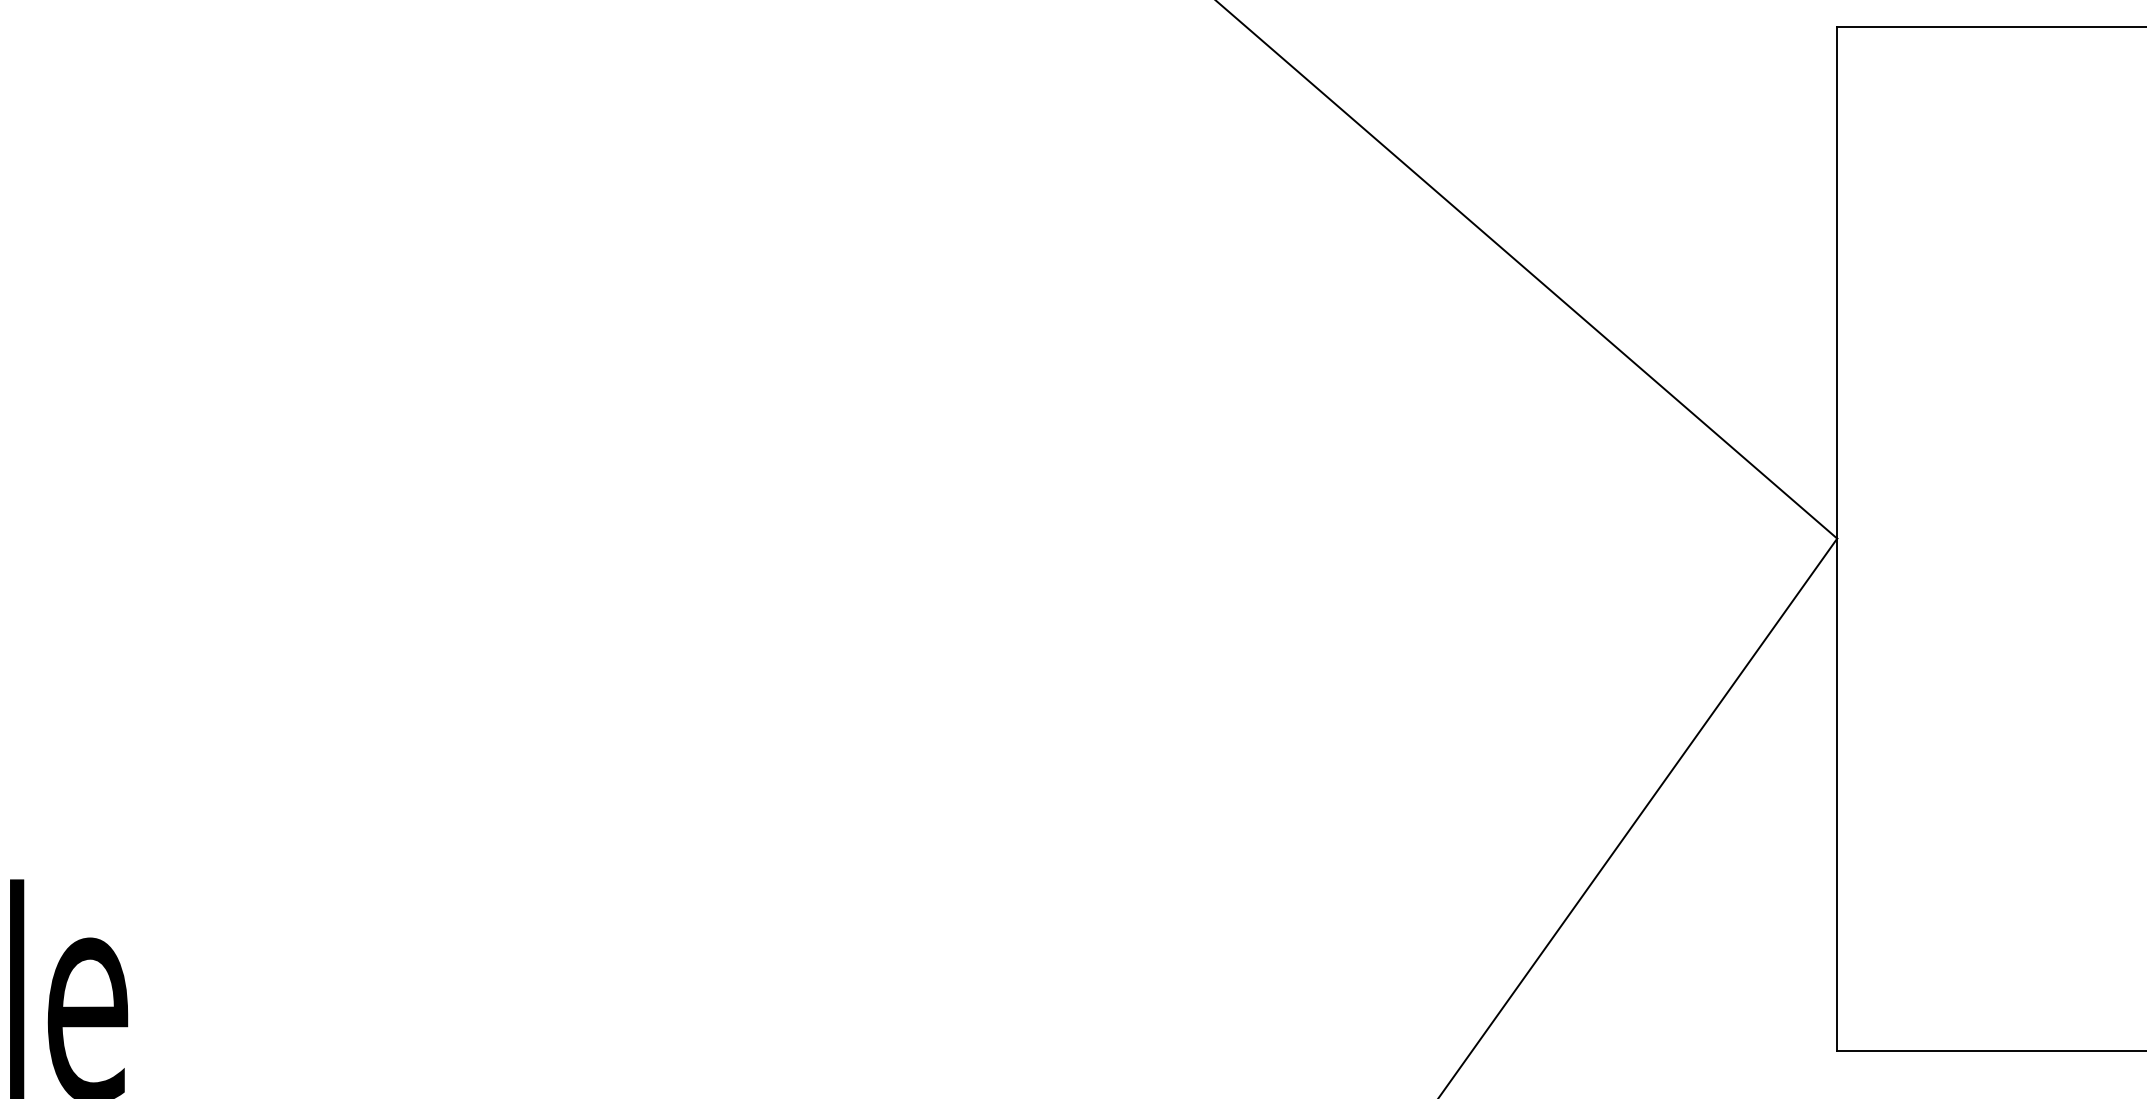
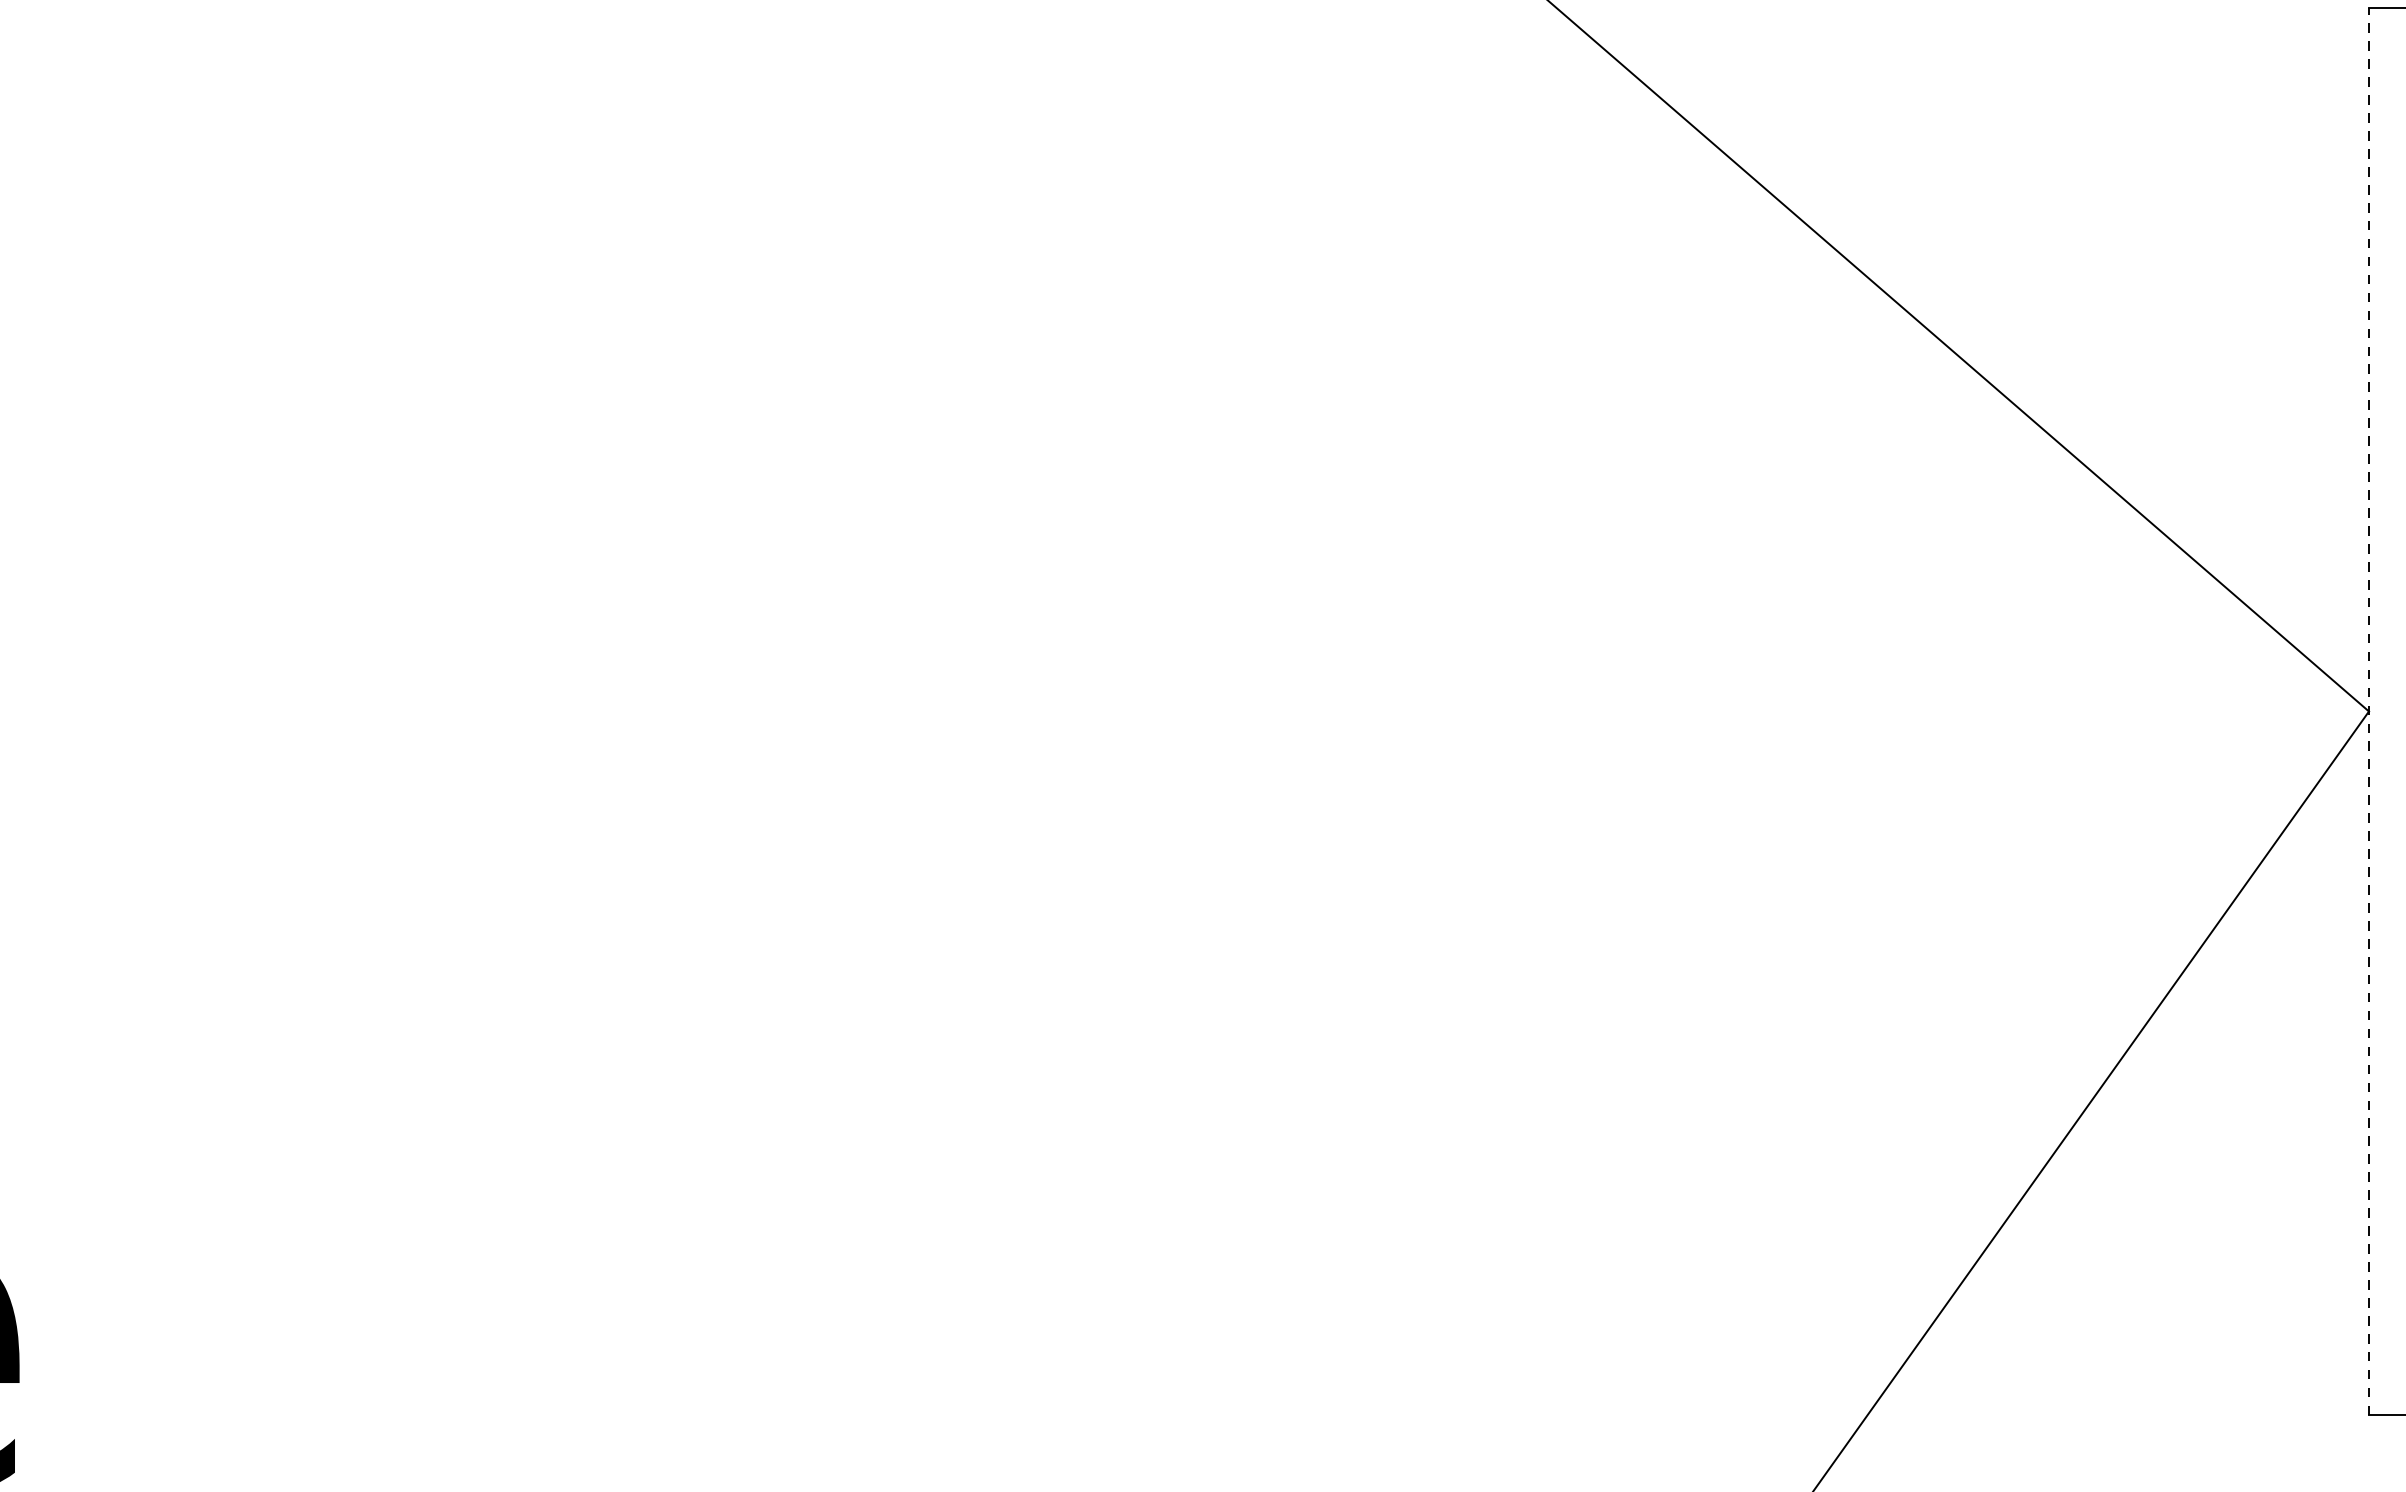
line: (1837, 538) -> (2369, 711), solid -> dashed

